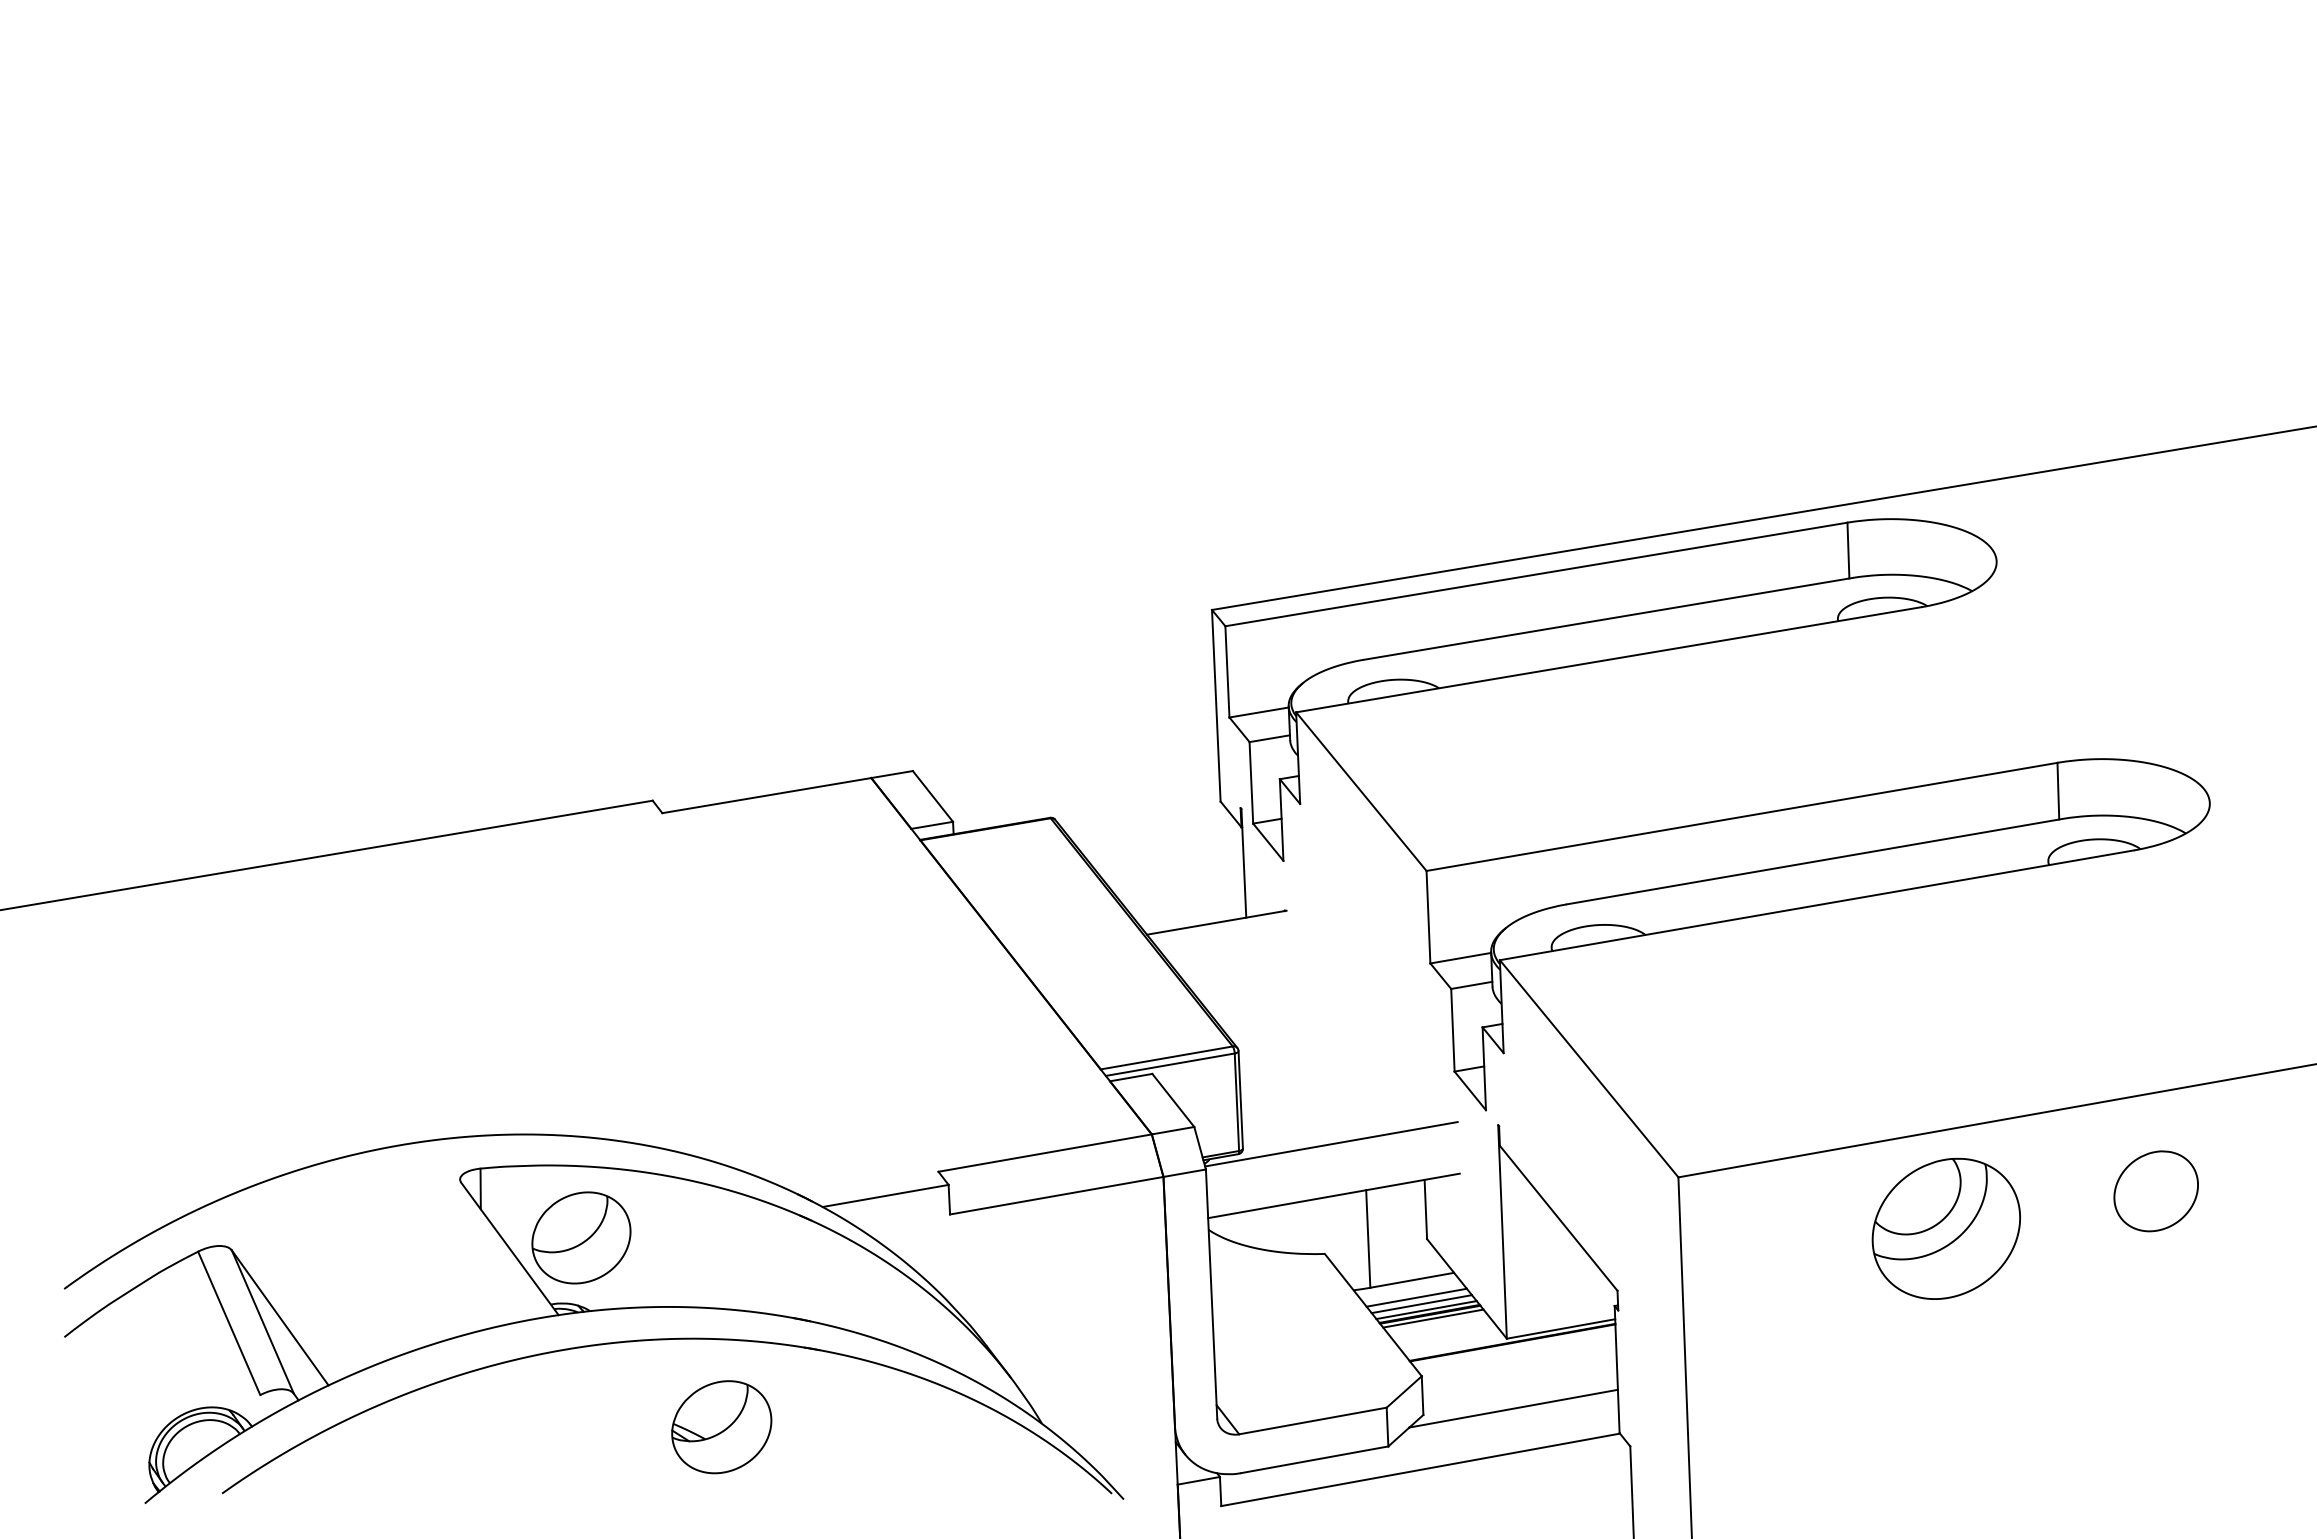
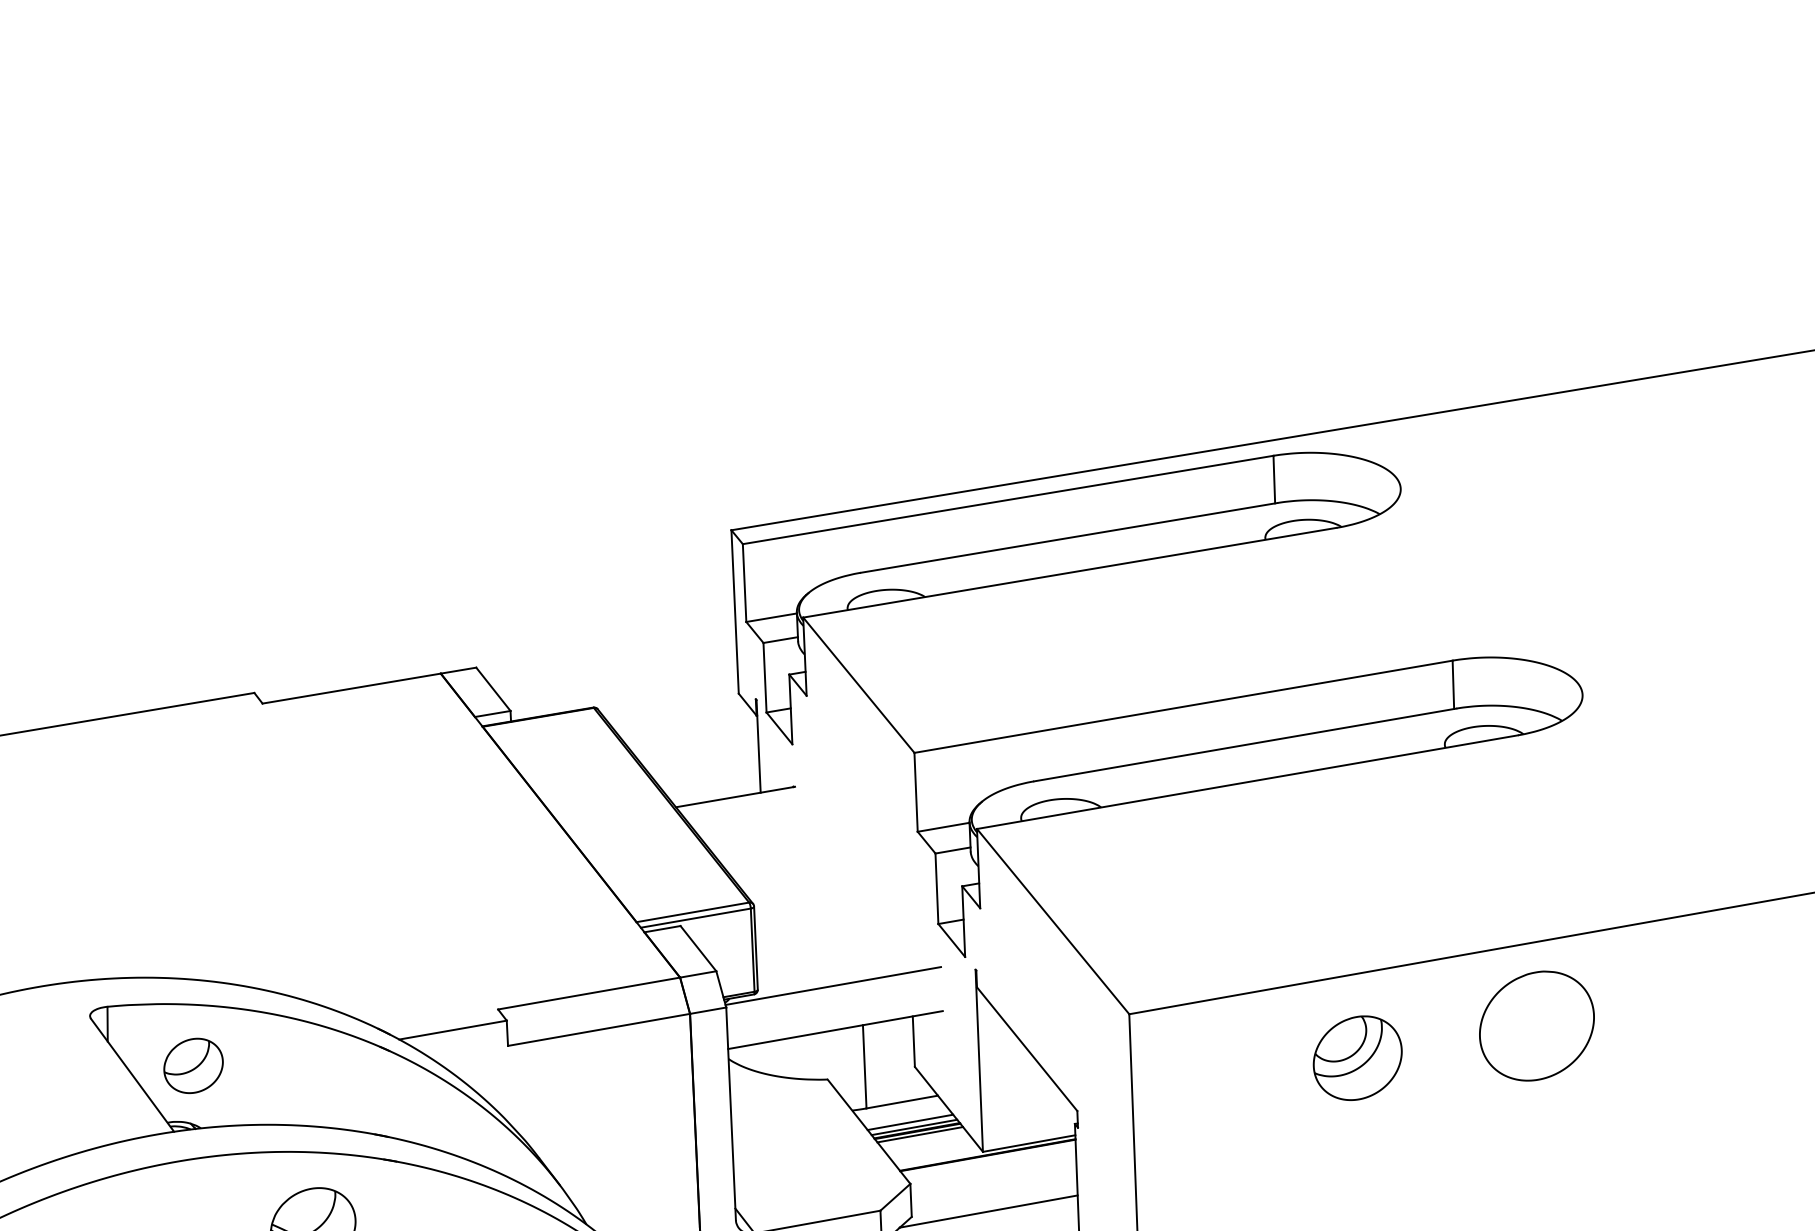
part: (2155, 1191) -> (1536, 1026), size x1.6
part: (1945, 1228) -> (1357, 1057), size x0.7
part: (581, 1237) -> (193, 1065), size x0.7
line: (1416, 1297) -> (905, 1116), removed

